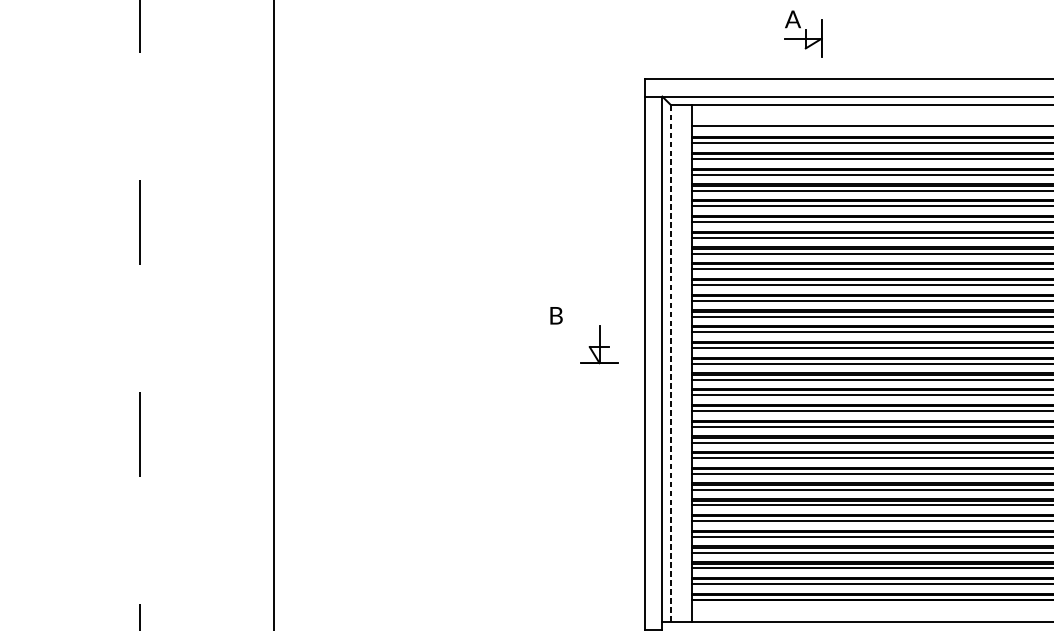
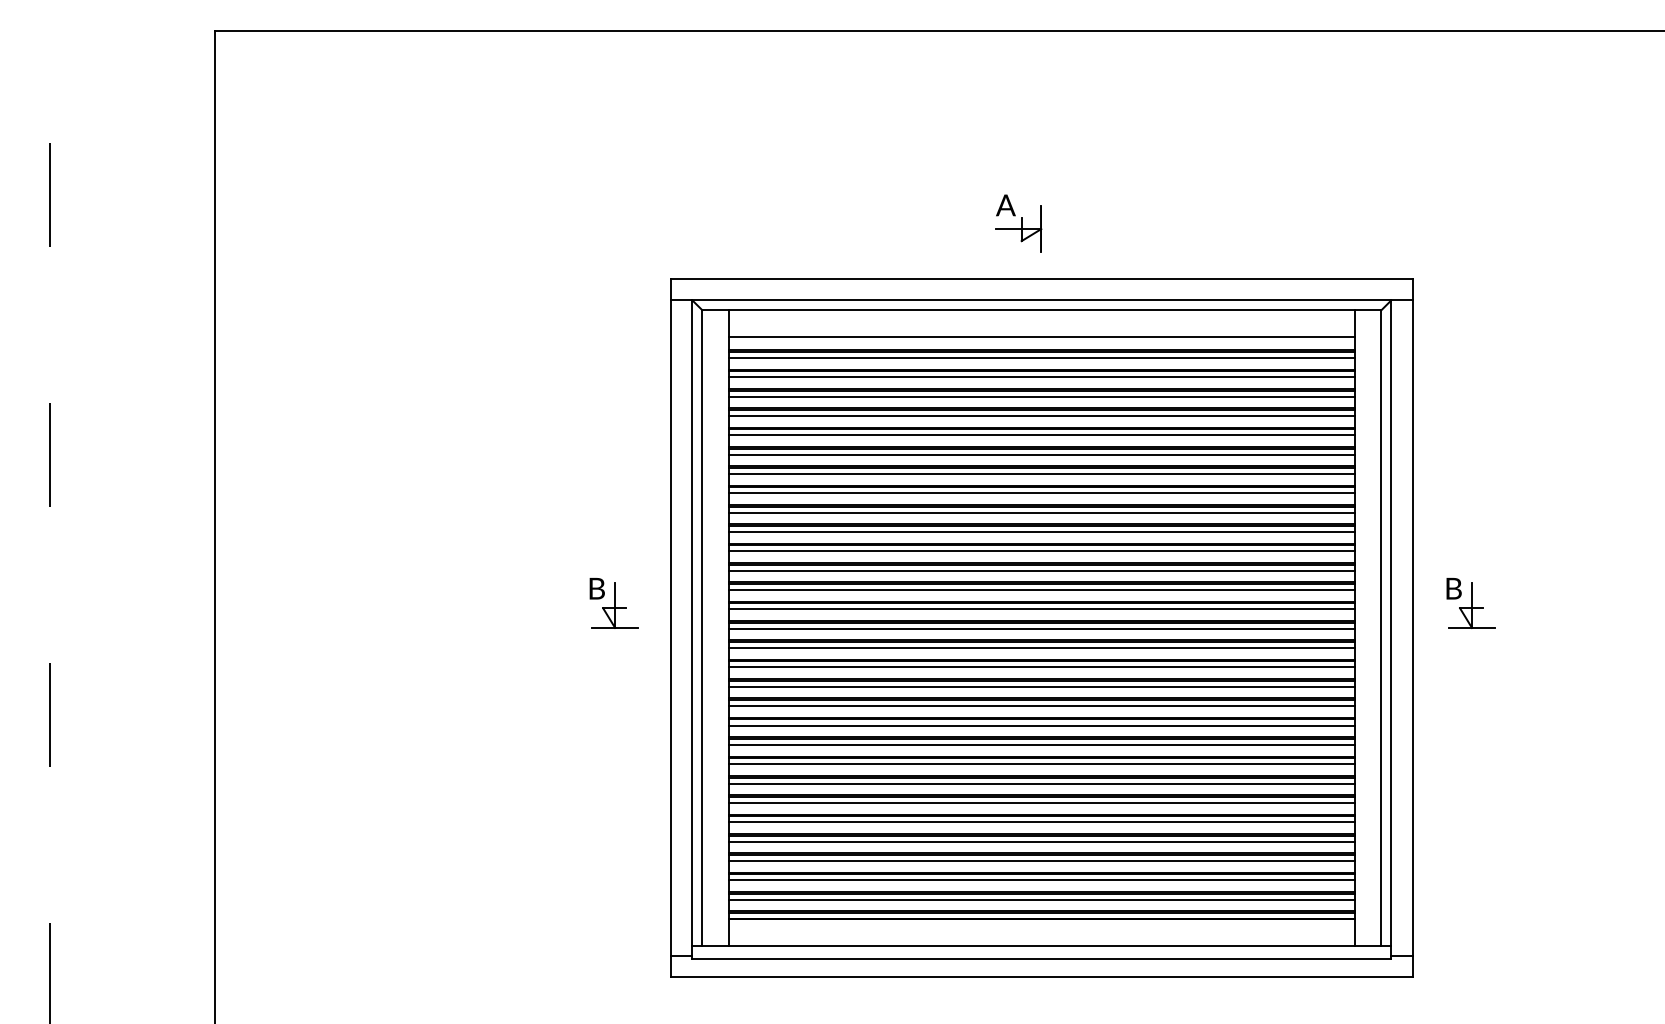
part: (803, 34) -> (1018, 223), moved
text: (555, 315) -> (596, 588), moved
line: (670, 362) -> (702, 627), dashed -> solid

